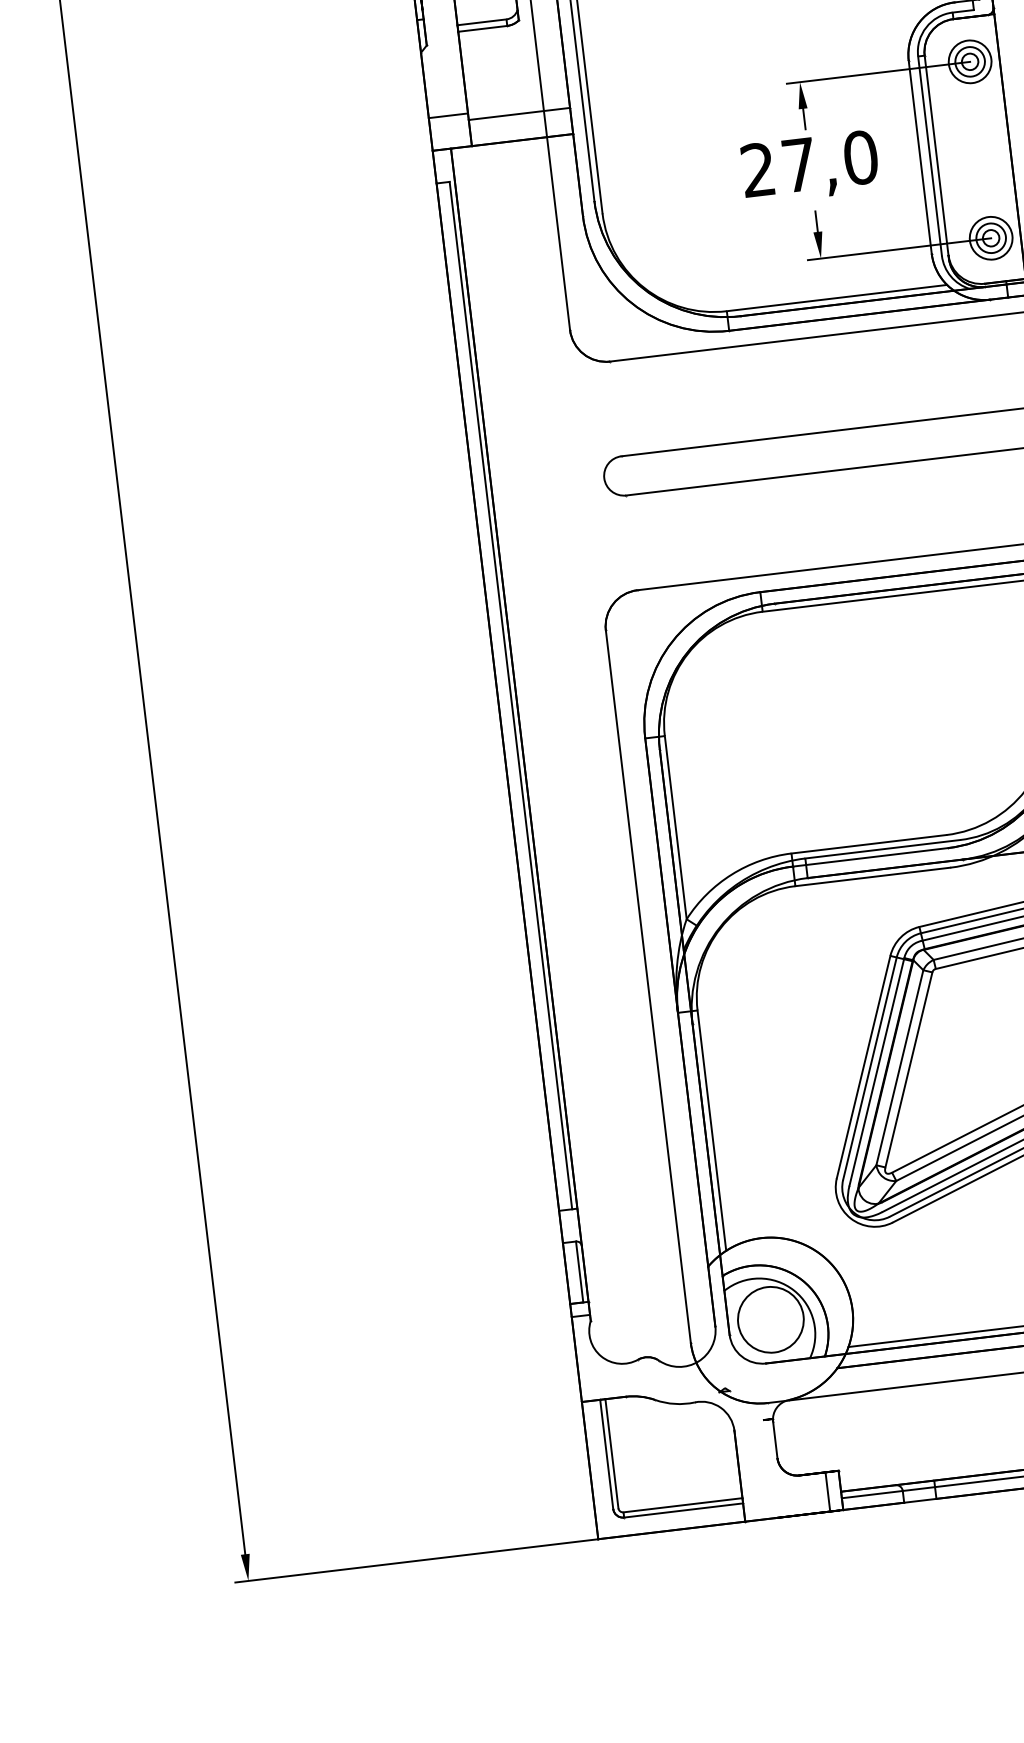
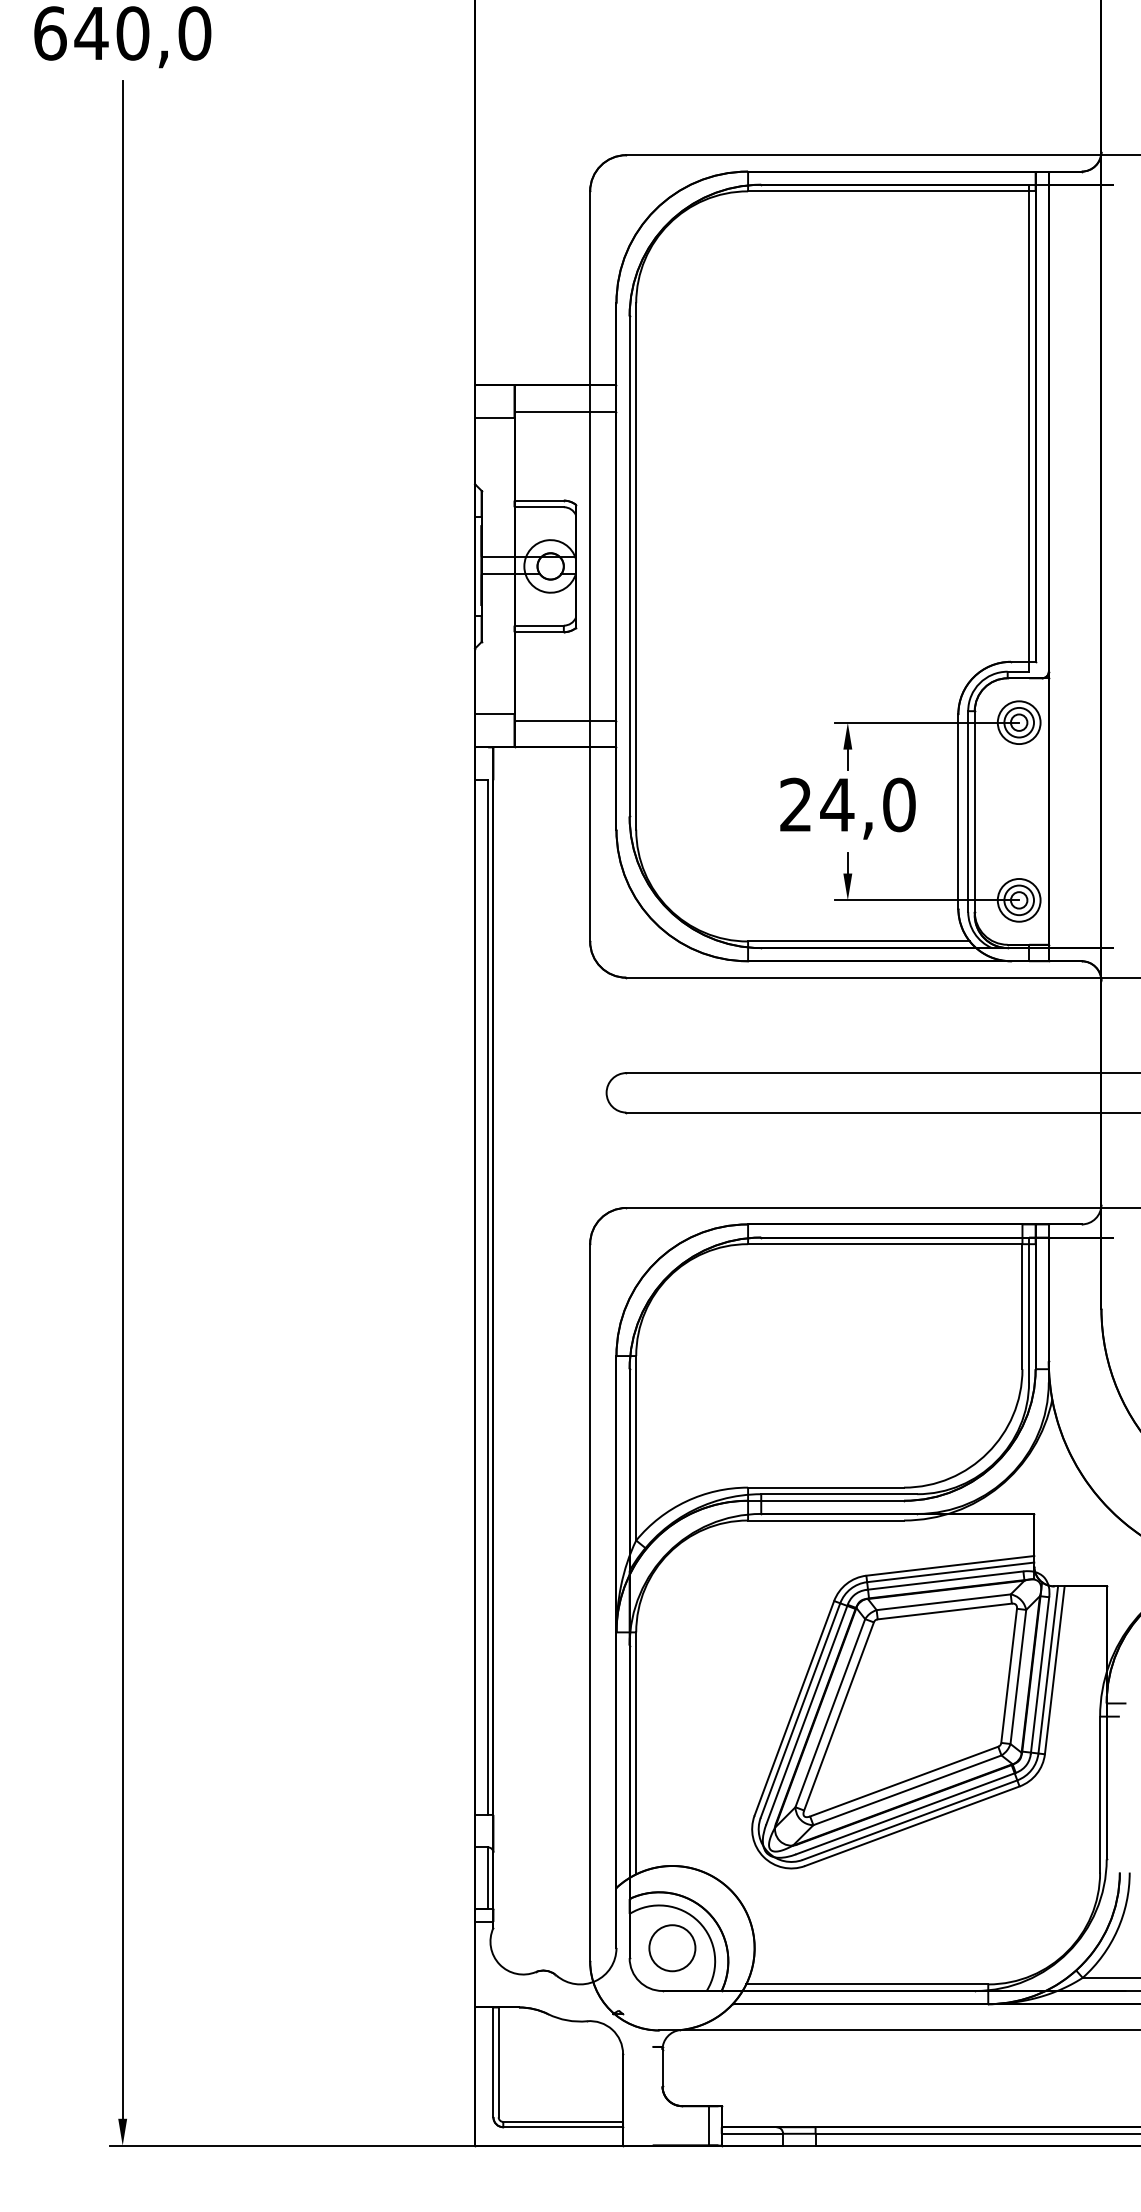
text: (799, 164) -> (837, 804), 27,0 -> 24,0
circle: (771, 1320) -> (672, 1948), size x0.7

